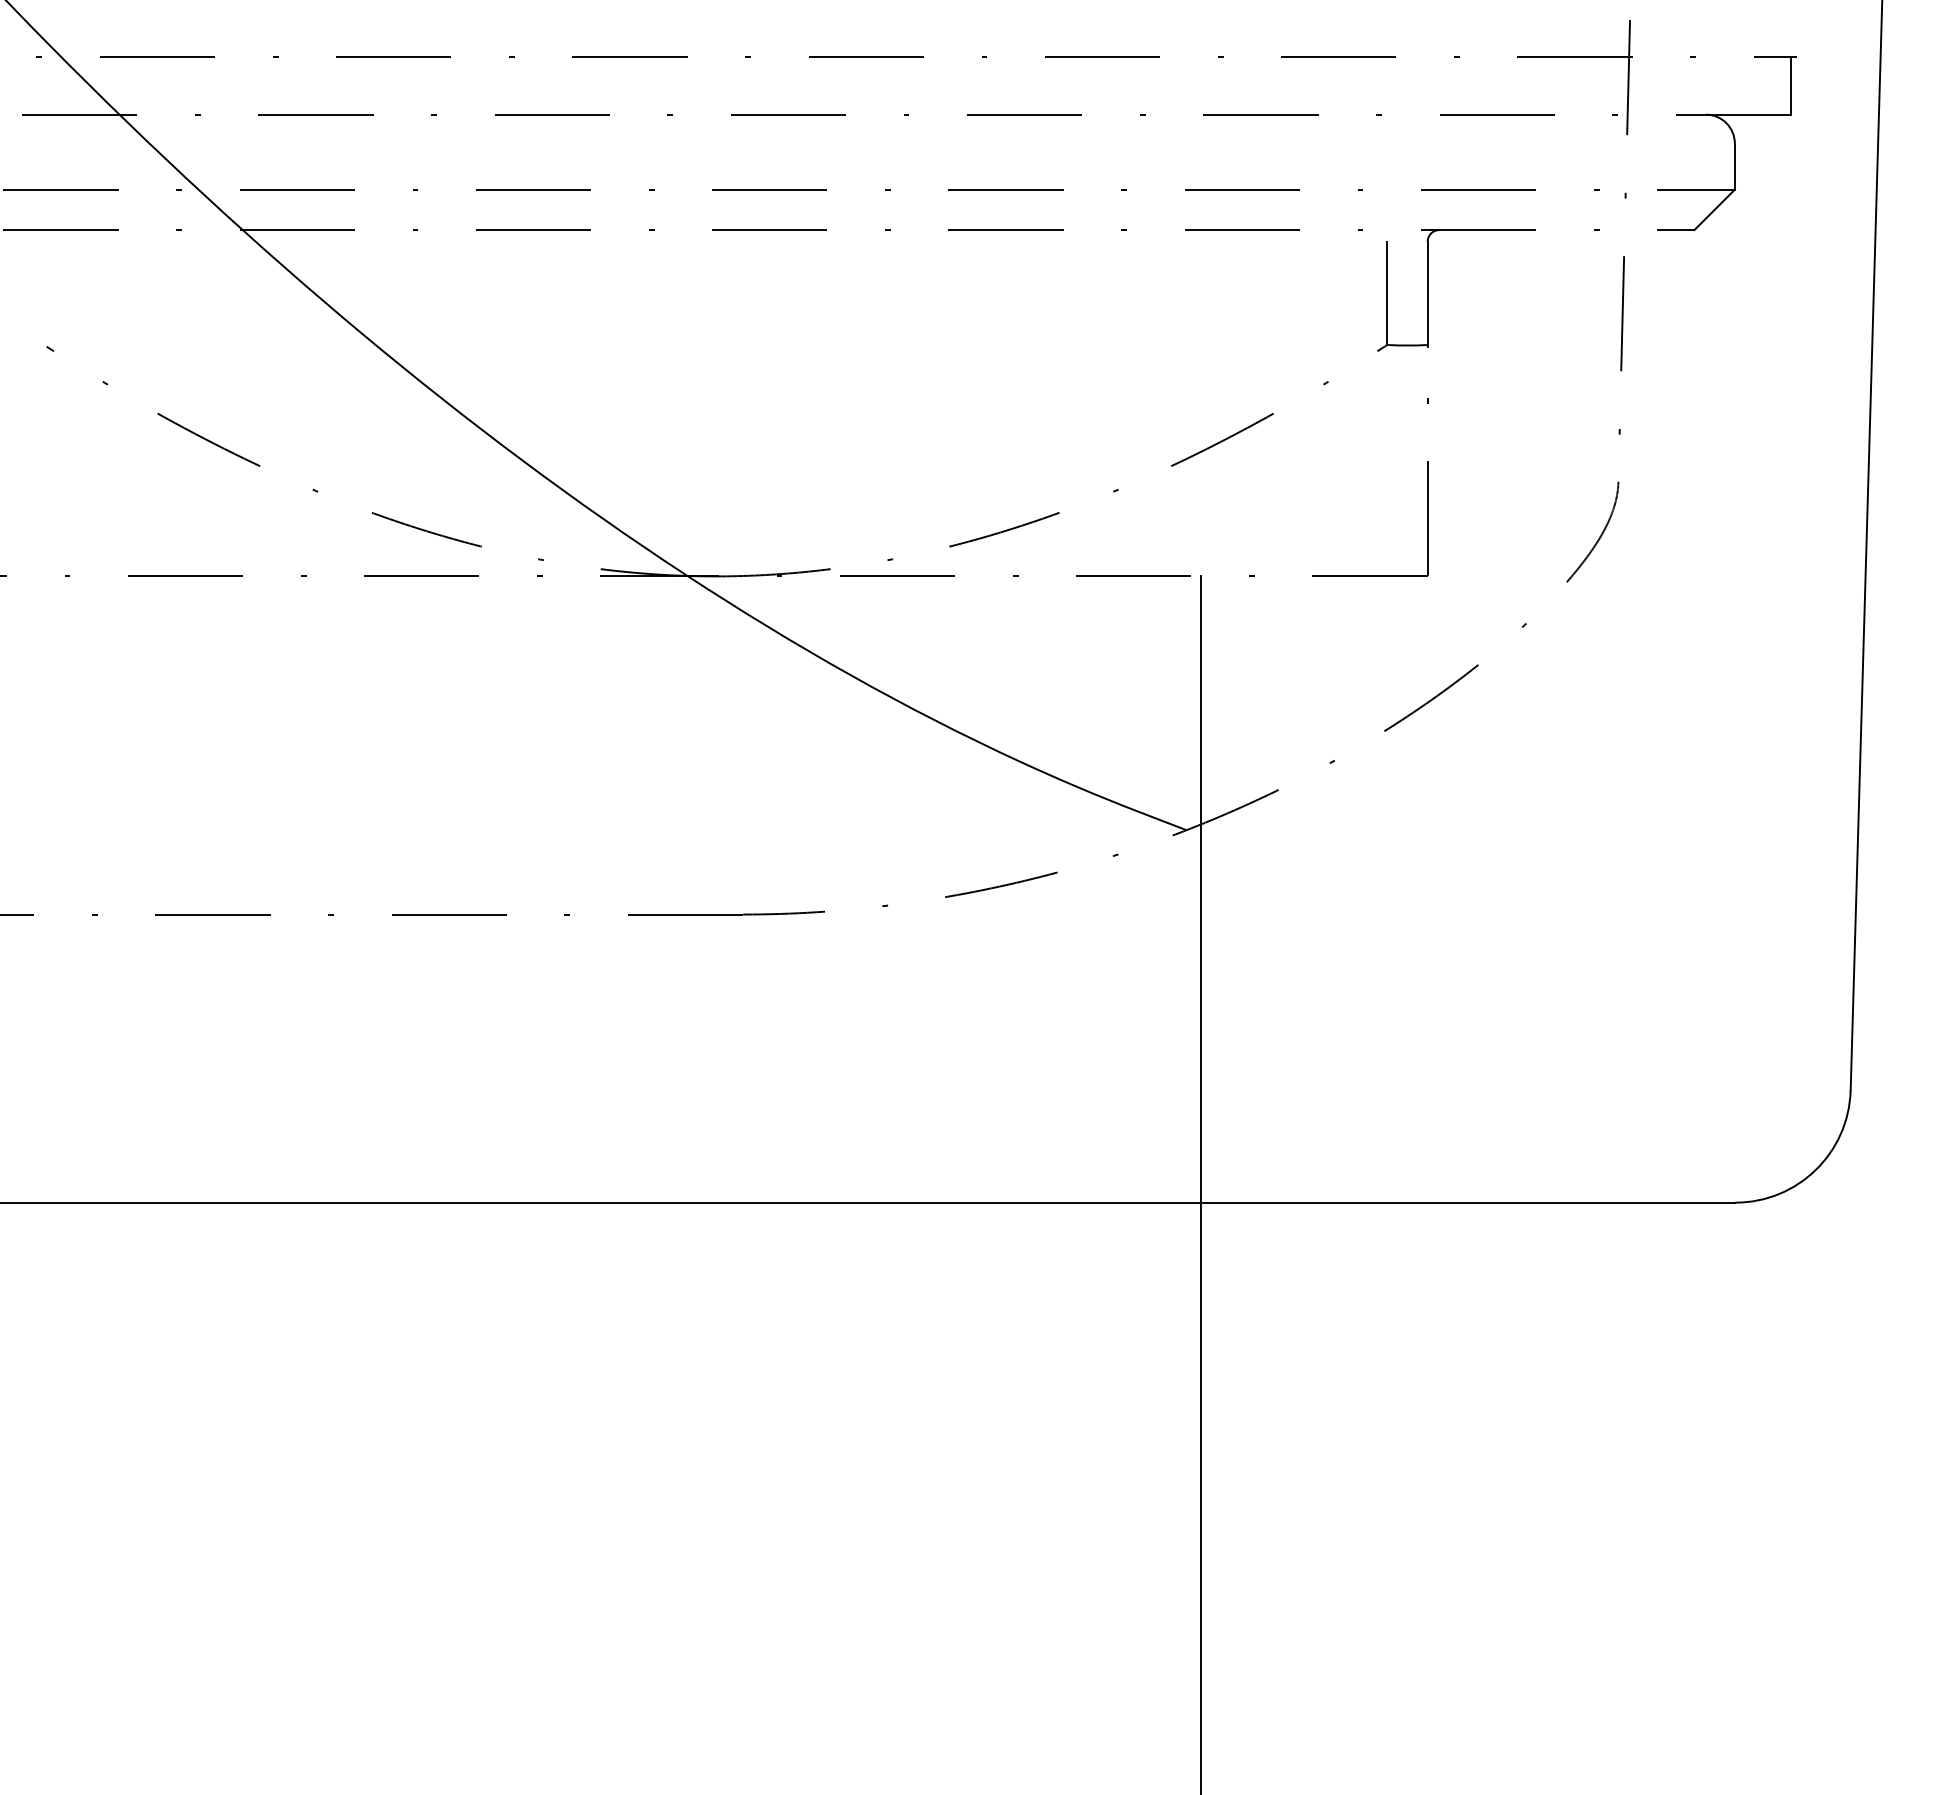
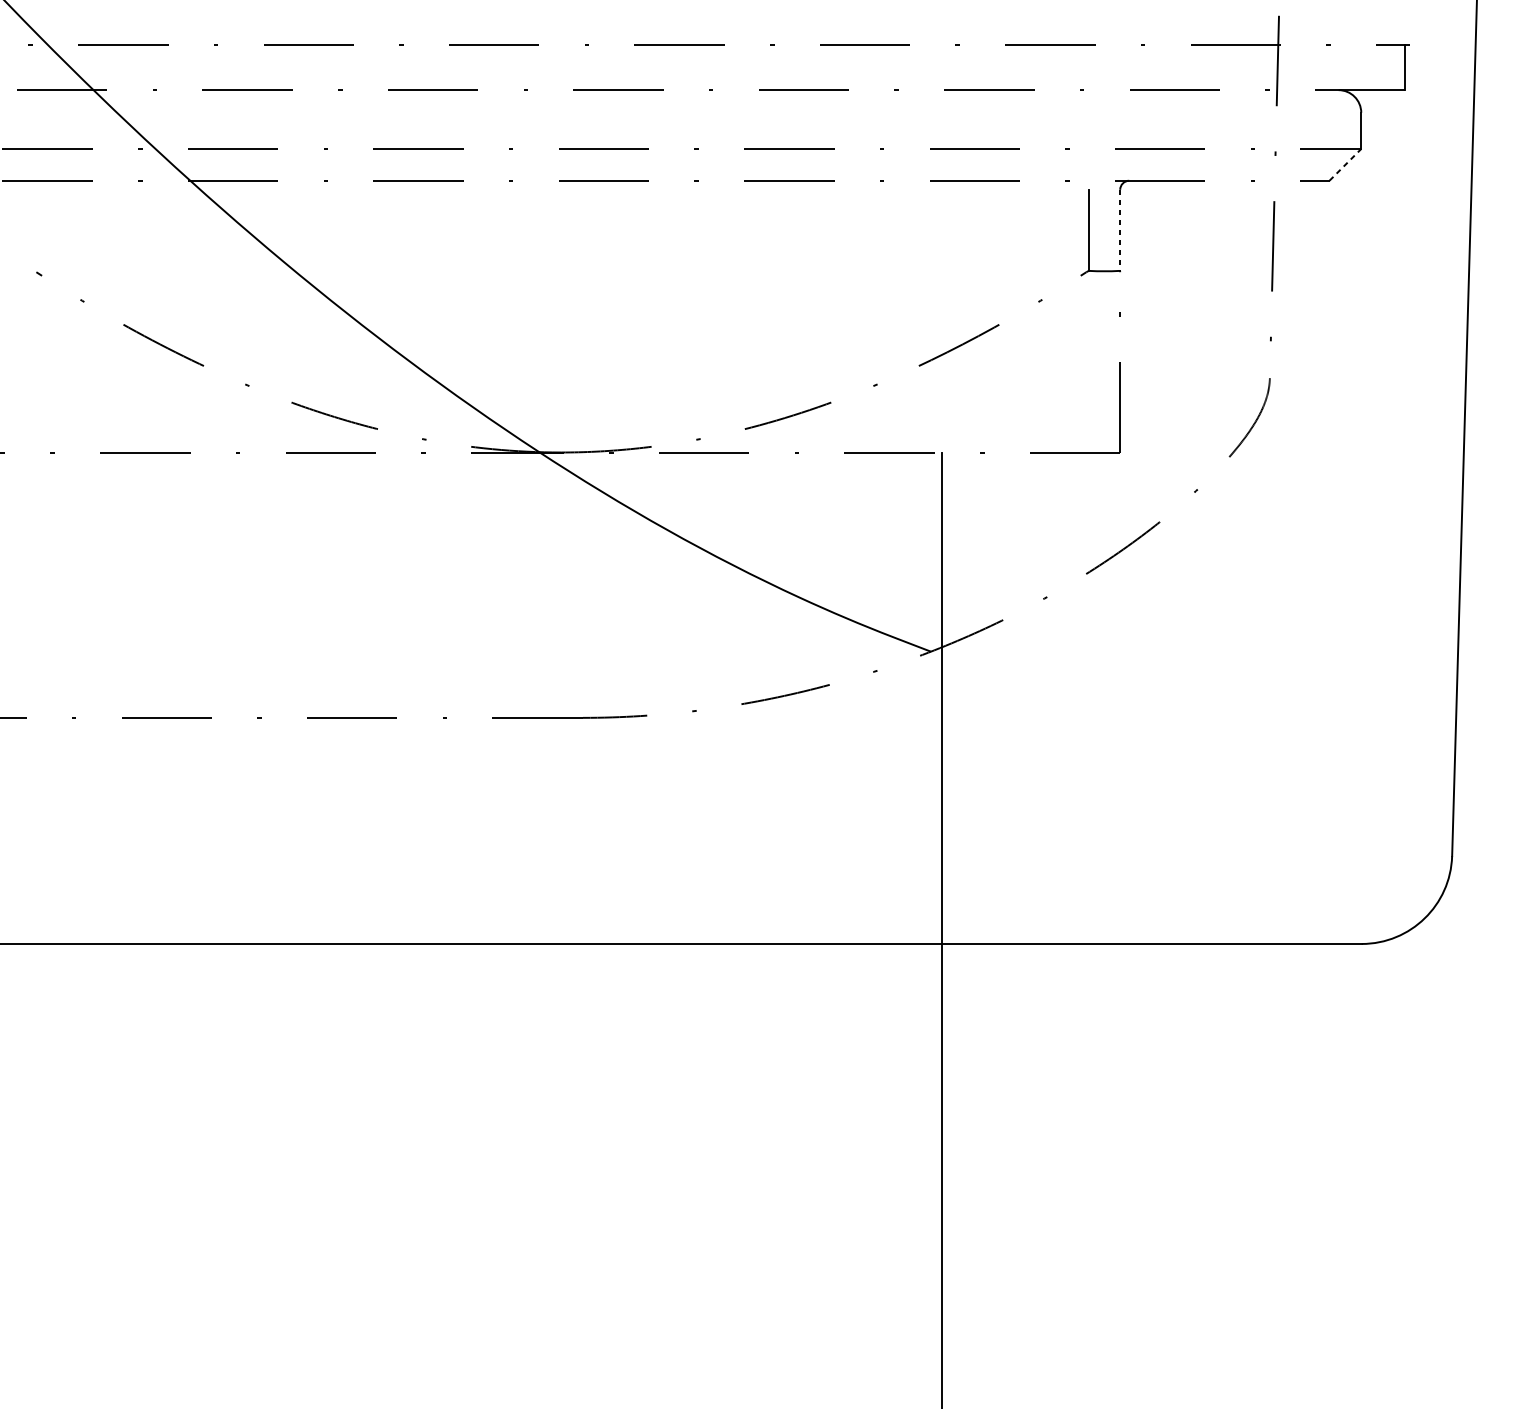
line: (1714, 209) -> (1345, 164), solid -> dashed
line: (1427, 294) -> (1120, 231), solid -> dashed

